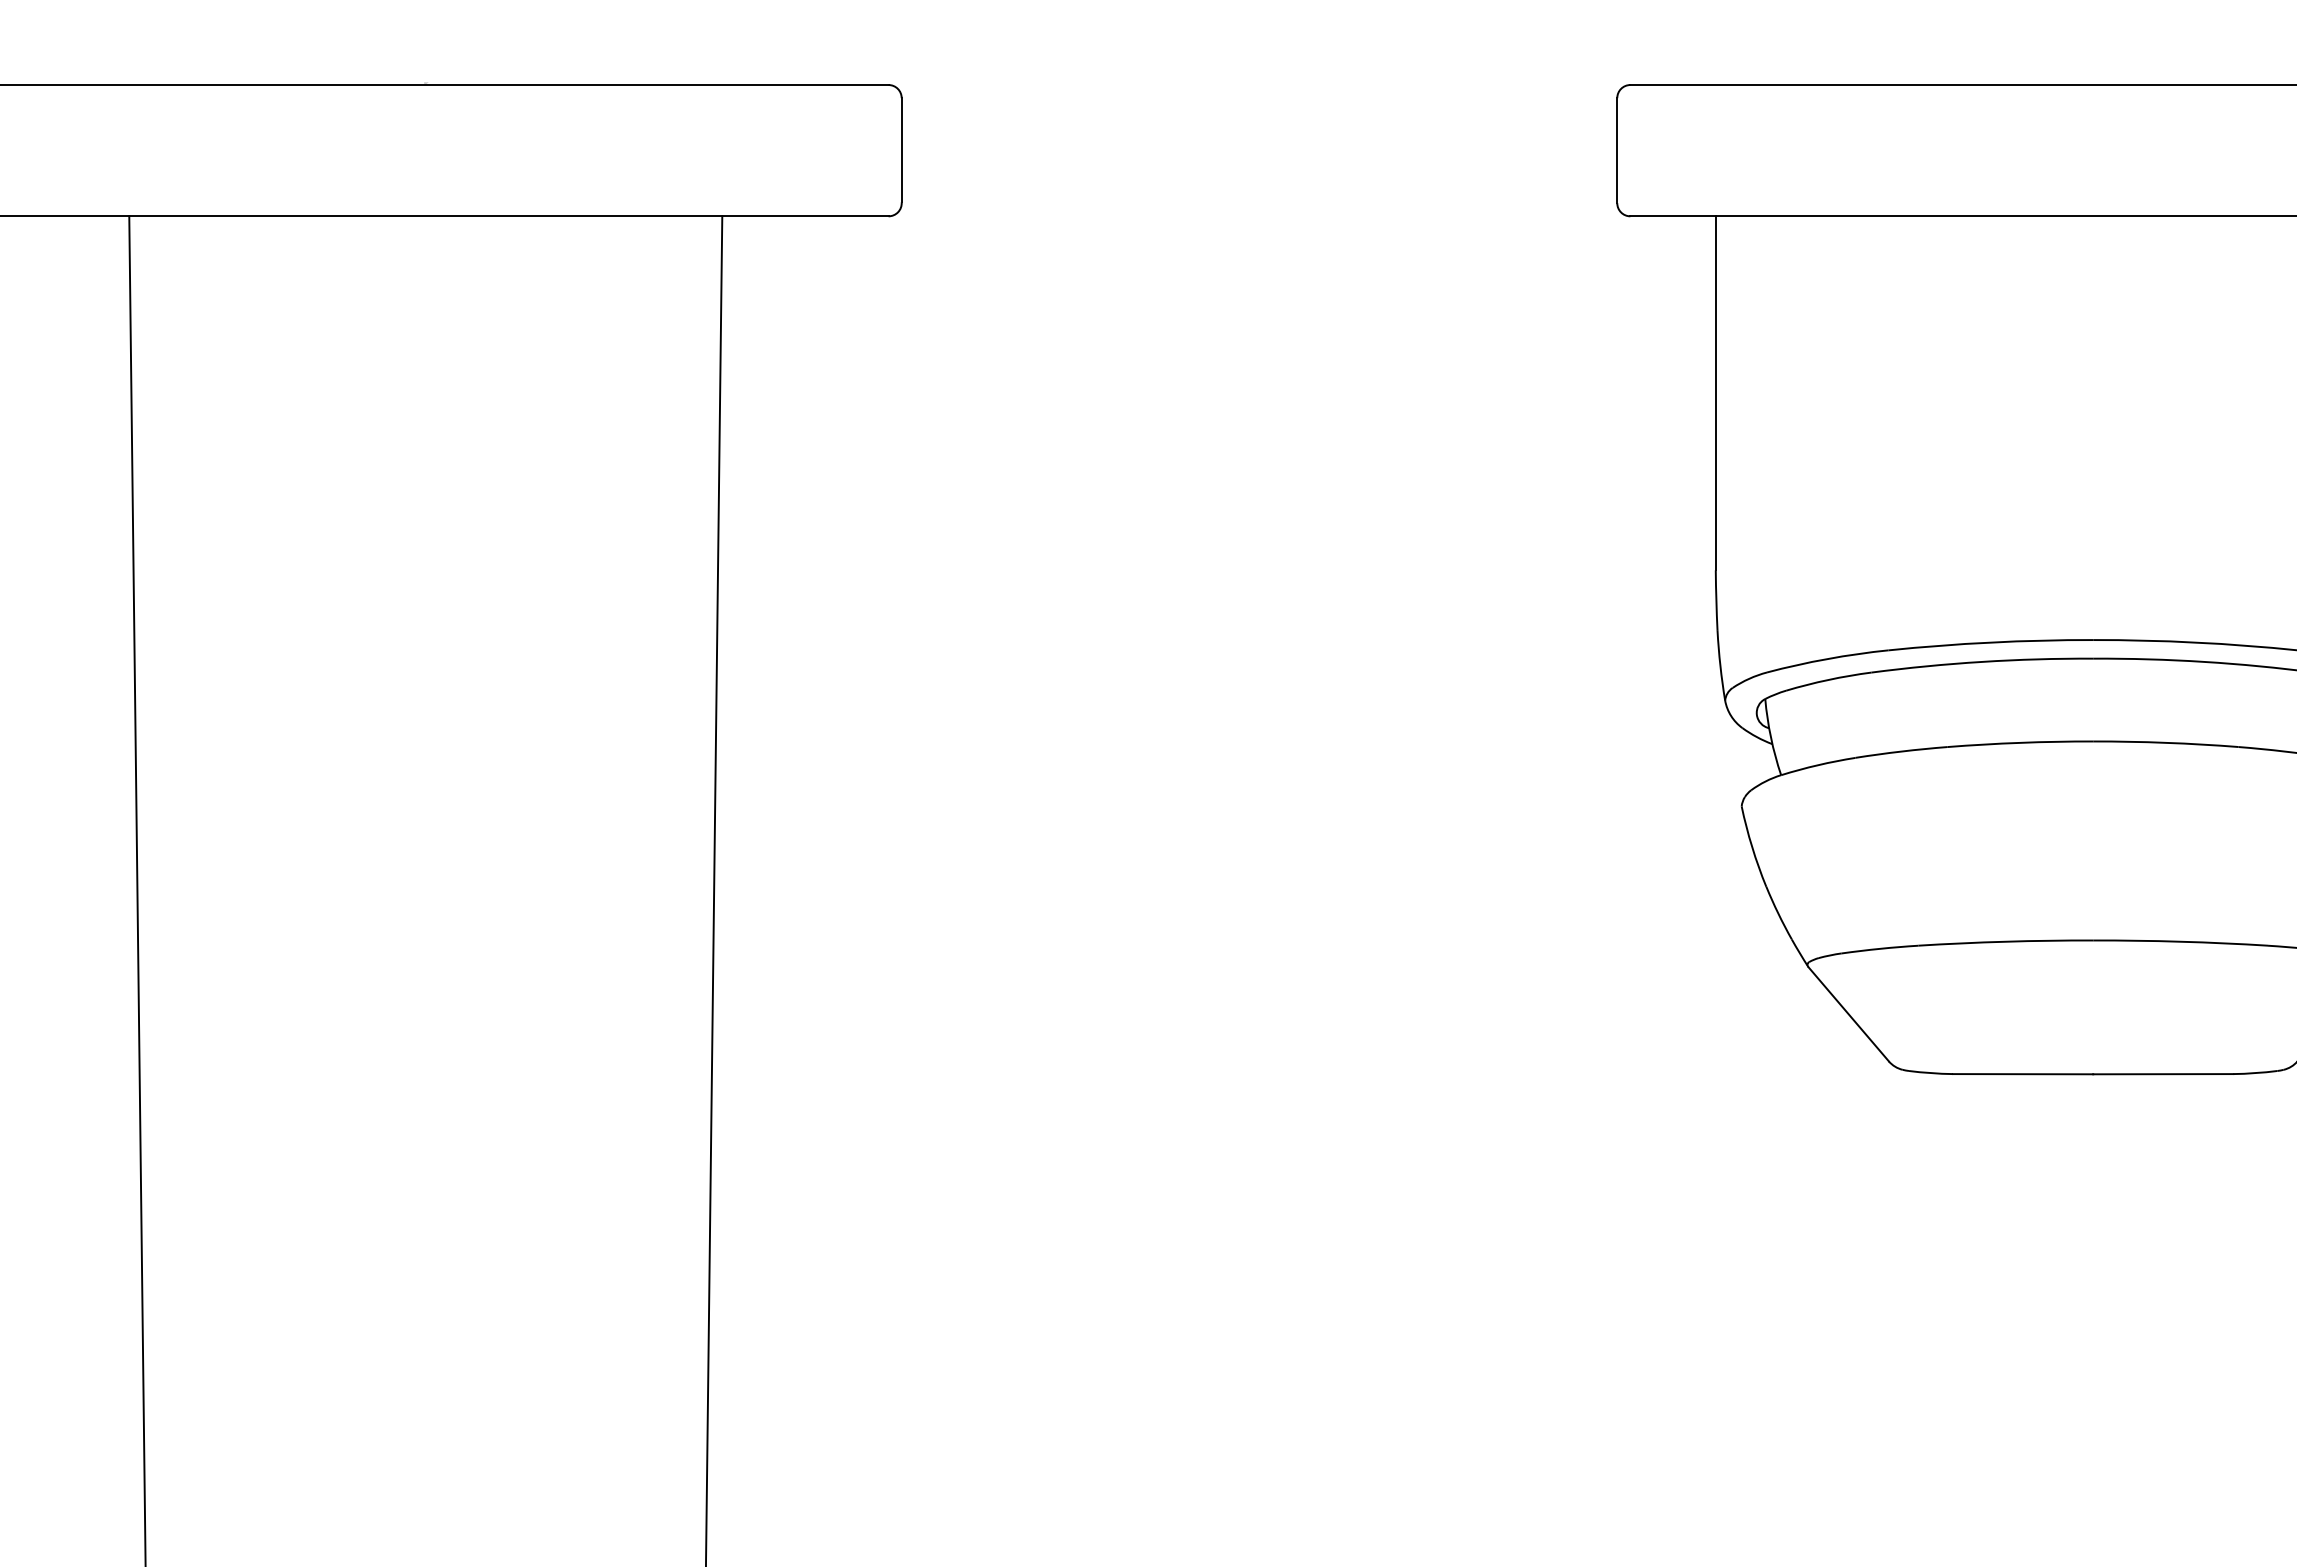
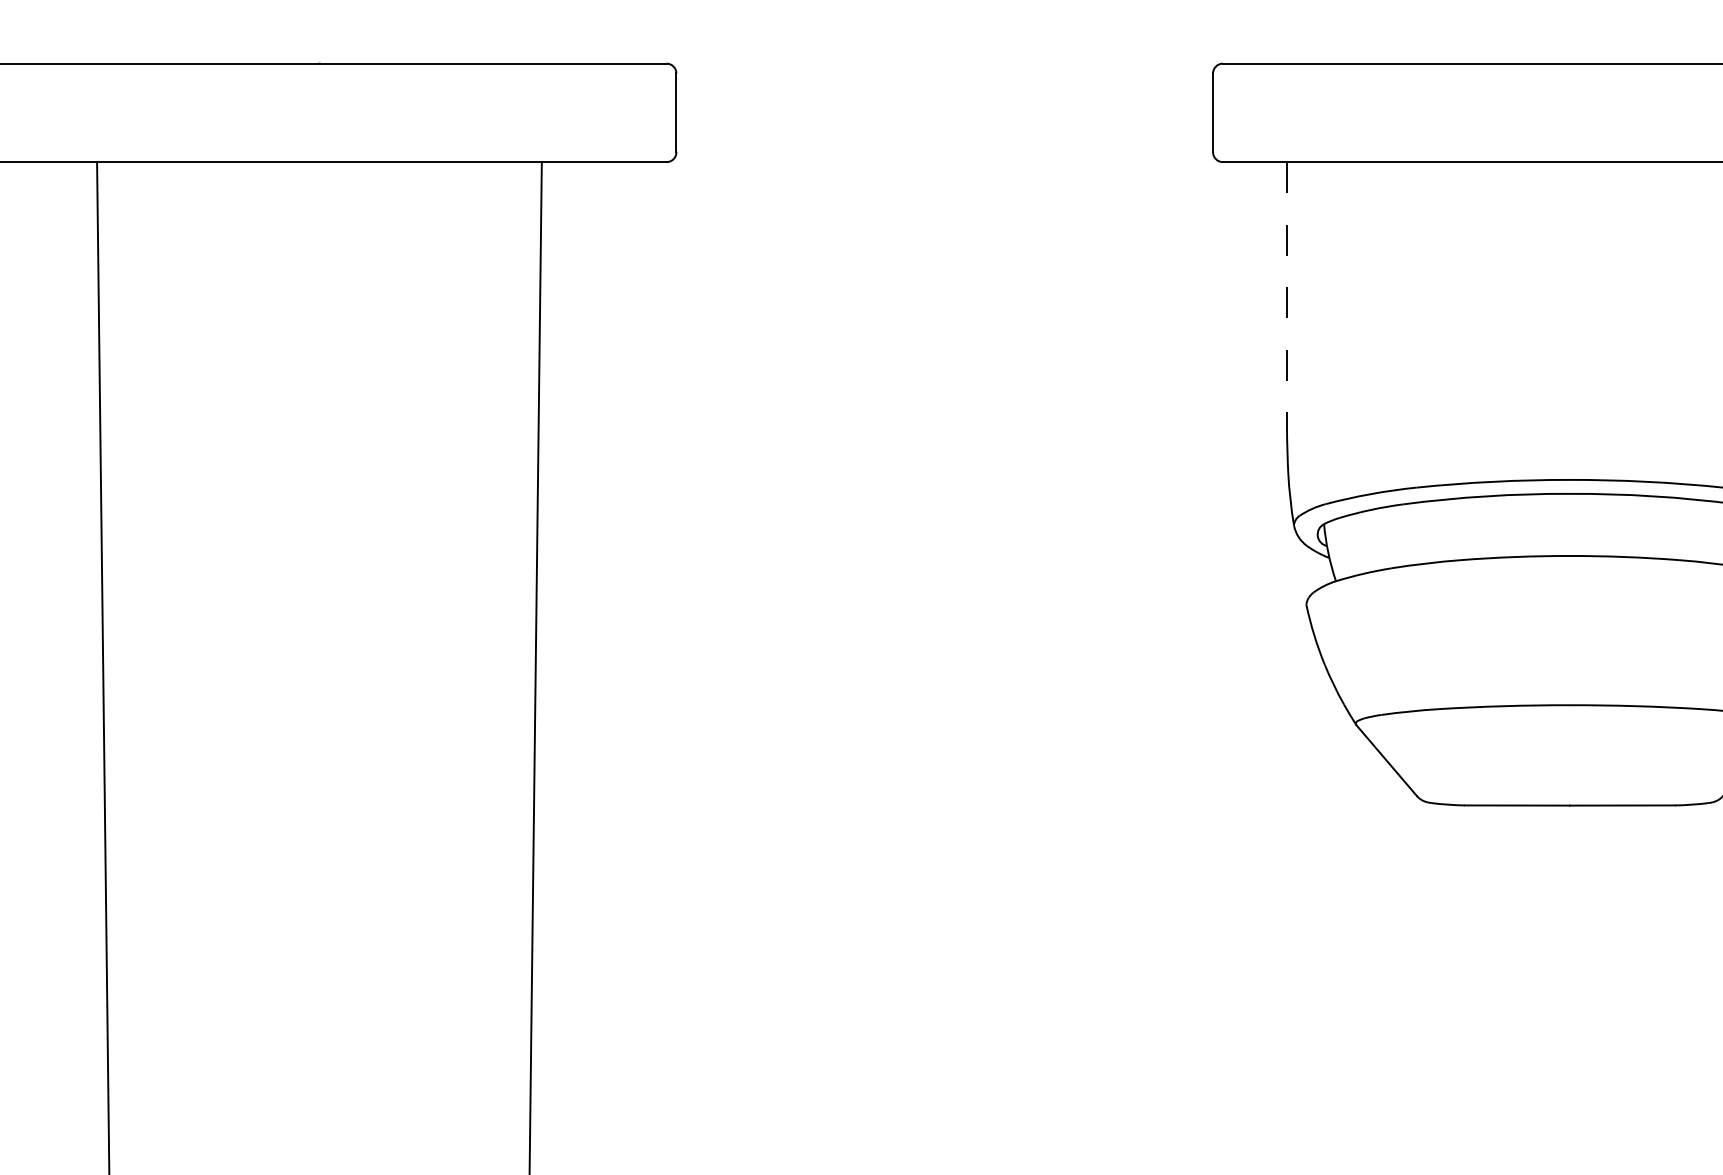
line: (1715, 393) -> (1286, 295), solid -> dashed

